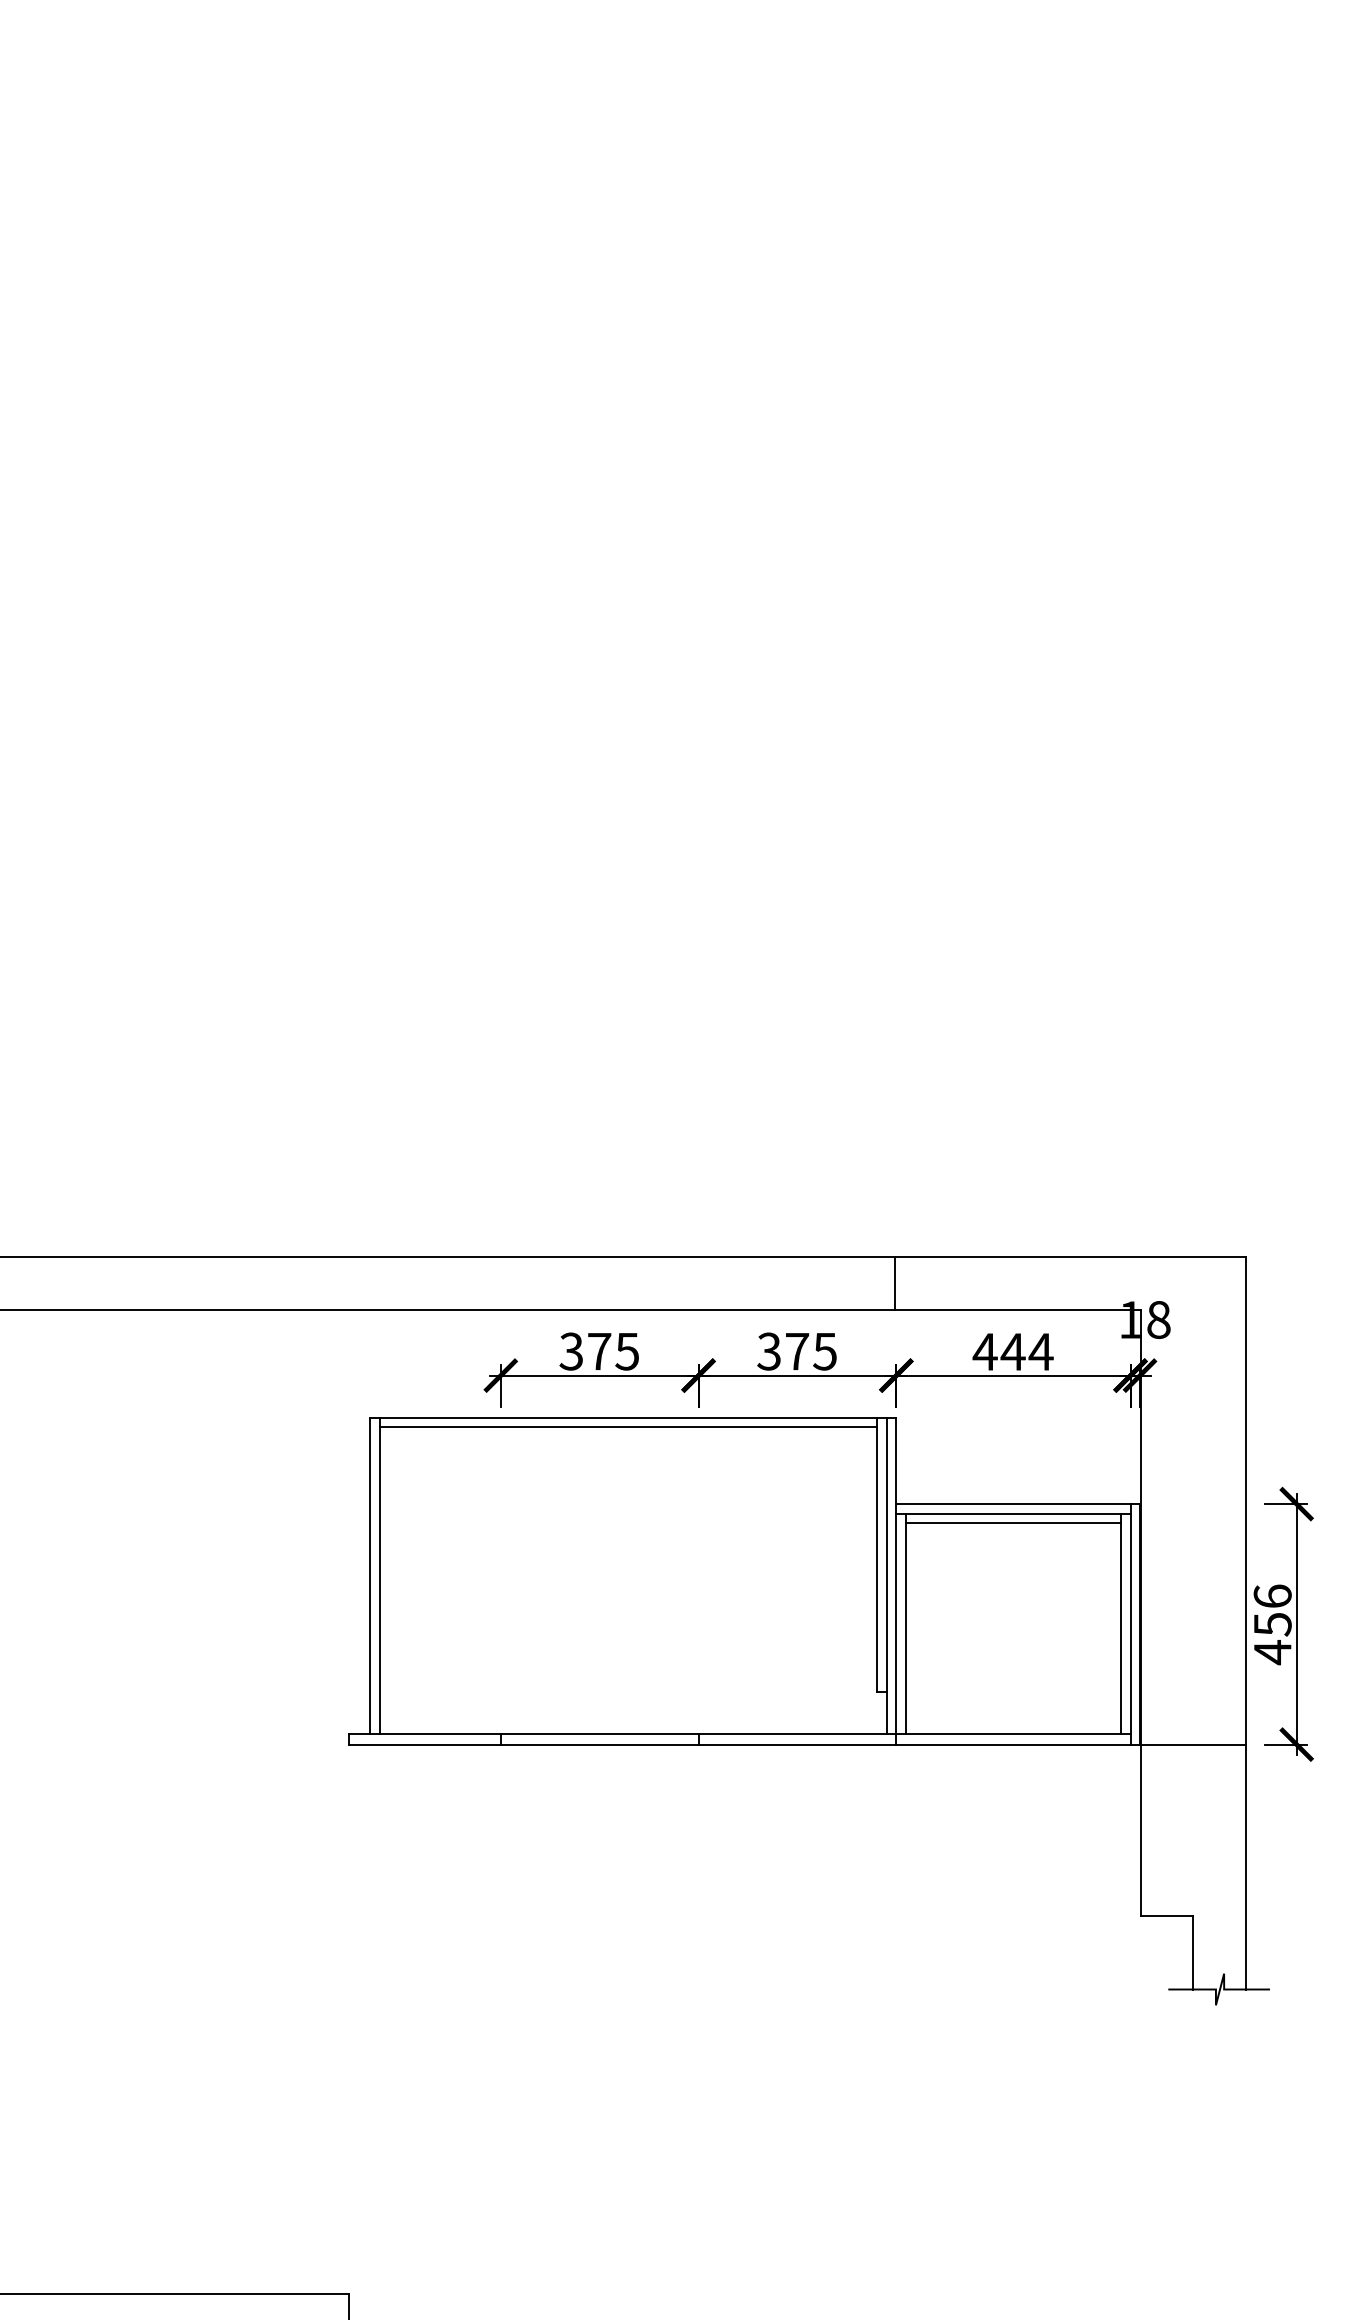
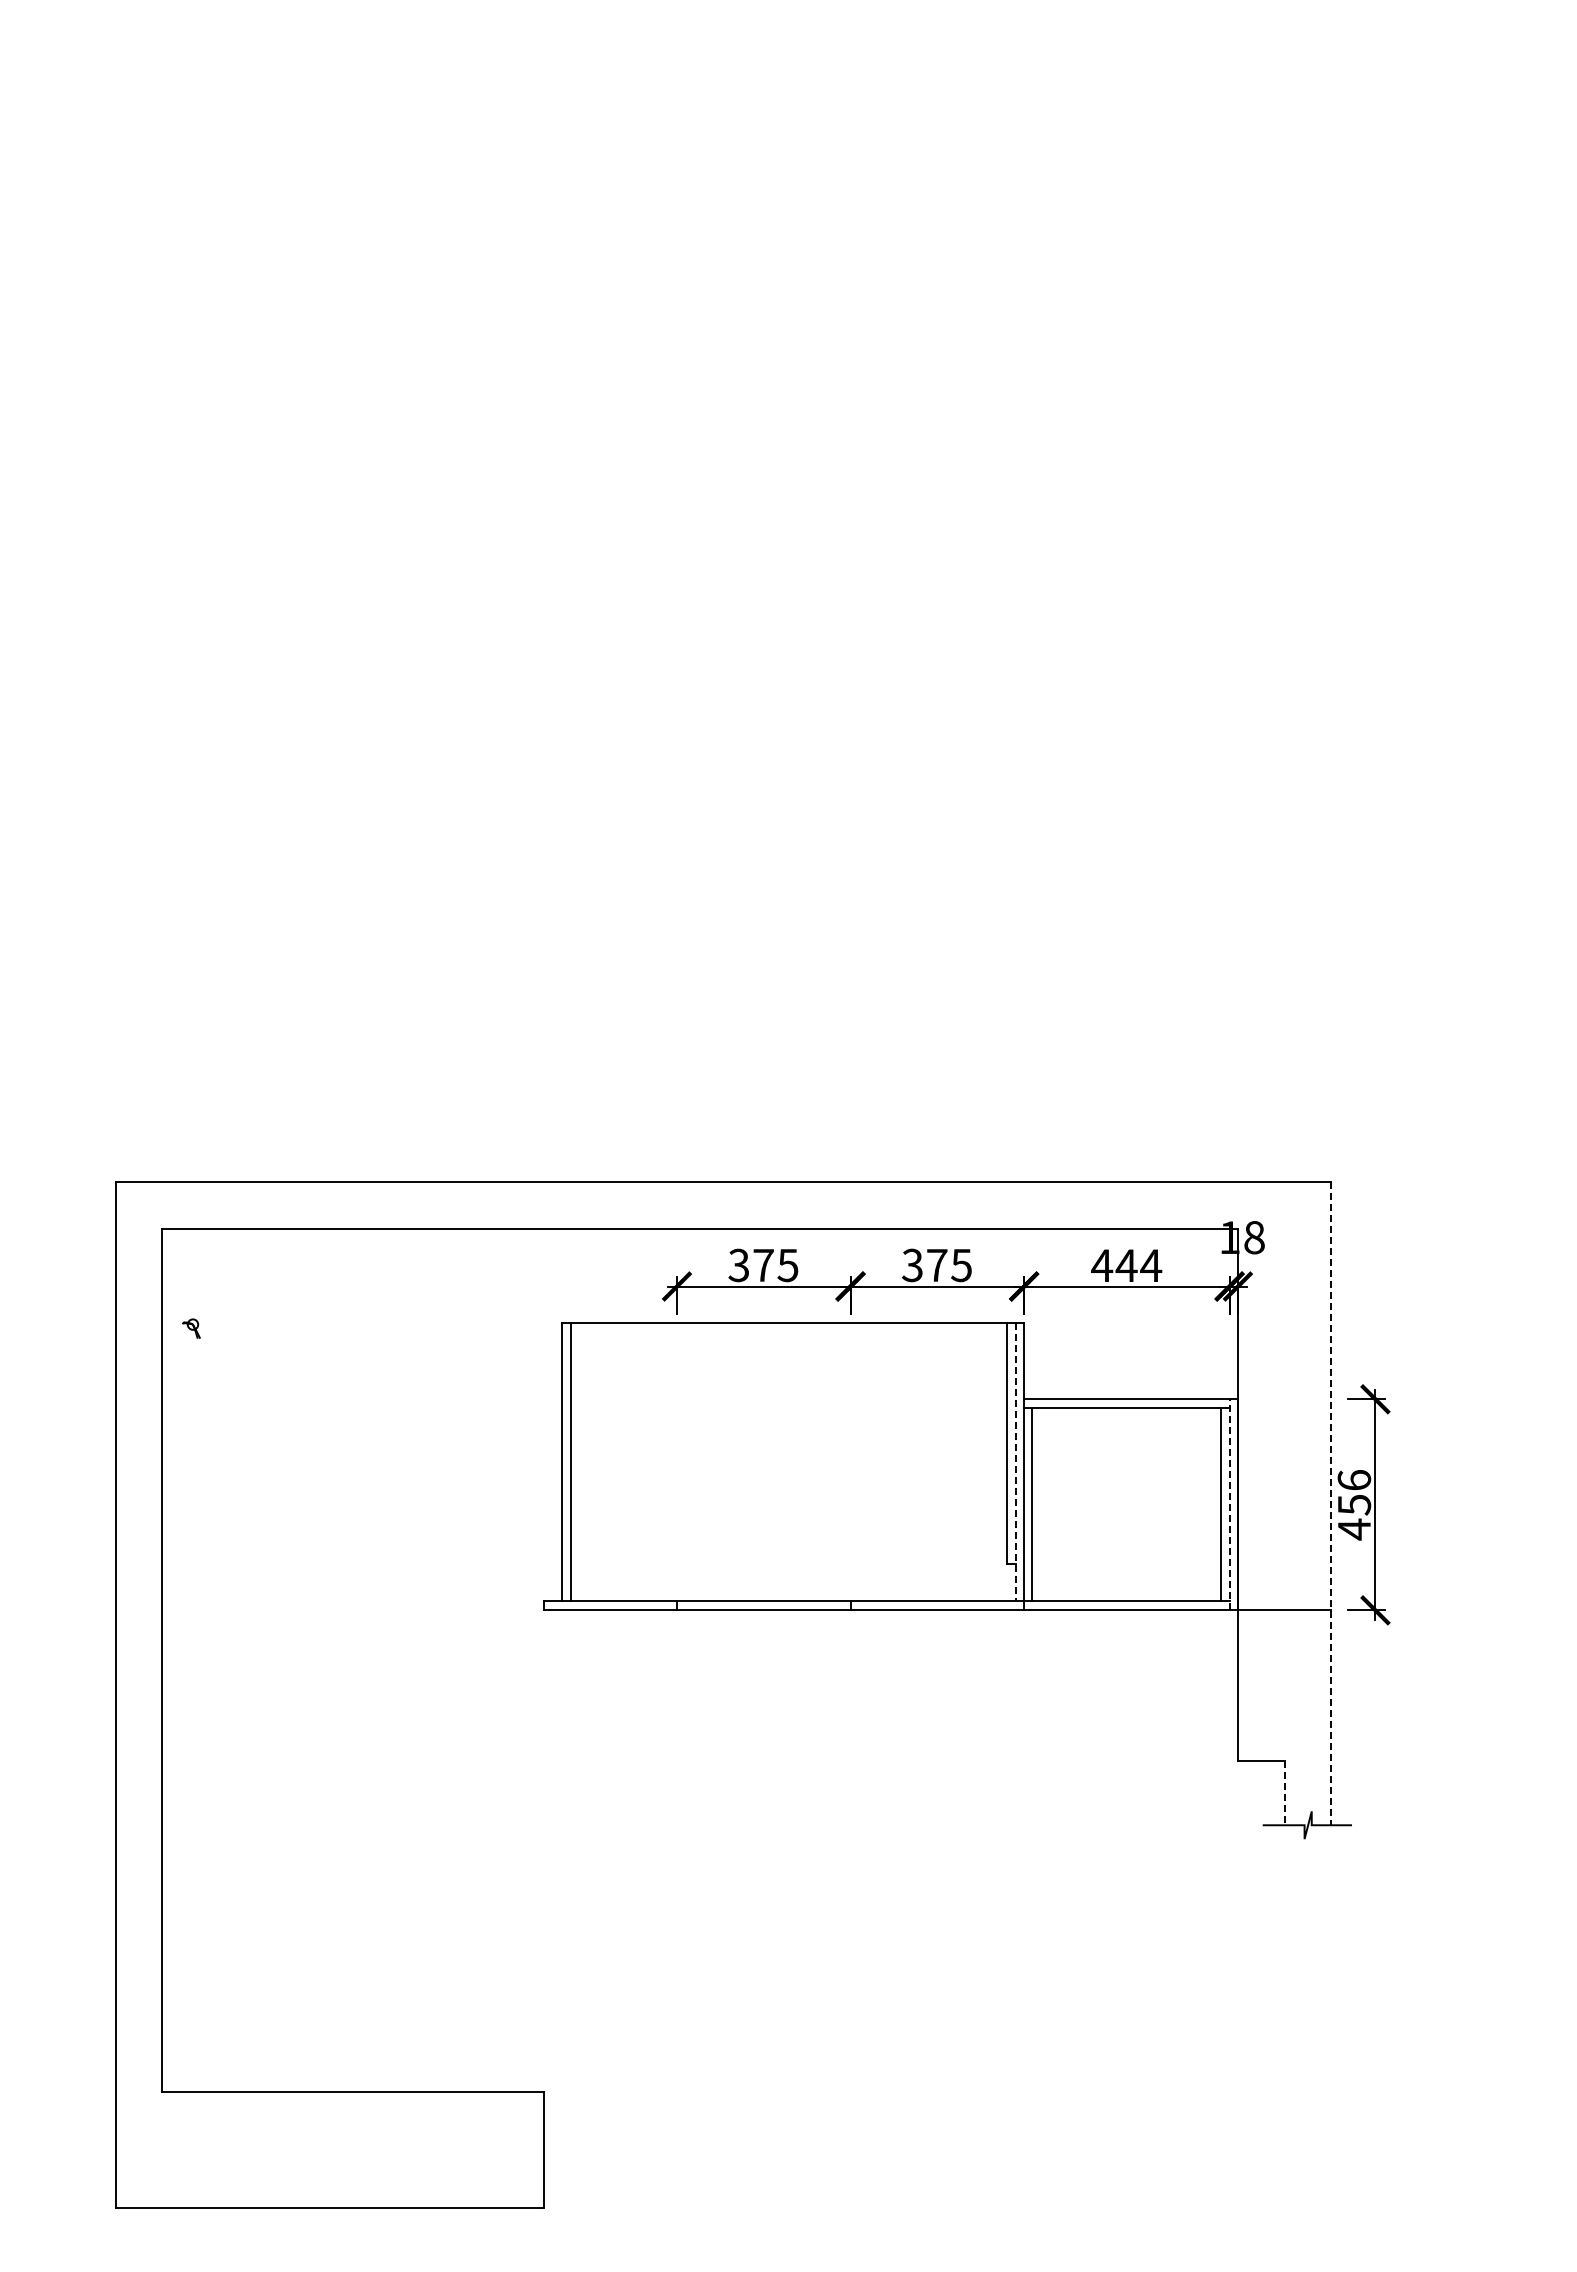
line: (895, 1283) -> (1023, 1205), removed
line: (627, 1426) -> (788, 1331), removed
line: (1013, 1522) -> (1126, 1415), removed
line: (886, 1576) -> (1015, 1462), solid -> dashed
line: (1245, 1622) -> (1330, 1503), solid -> dashed
line: (1130, 1623) -> (1229, 1504), solid -> dashed
line: (1193, 1953) -> (1284, 1793), solid -> dashed

